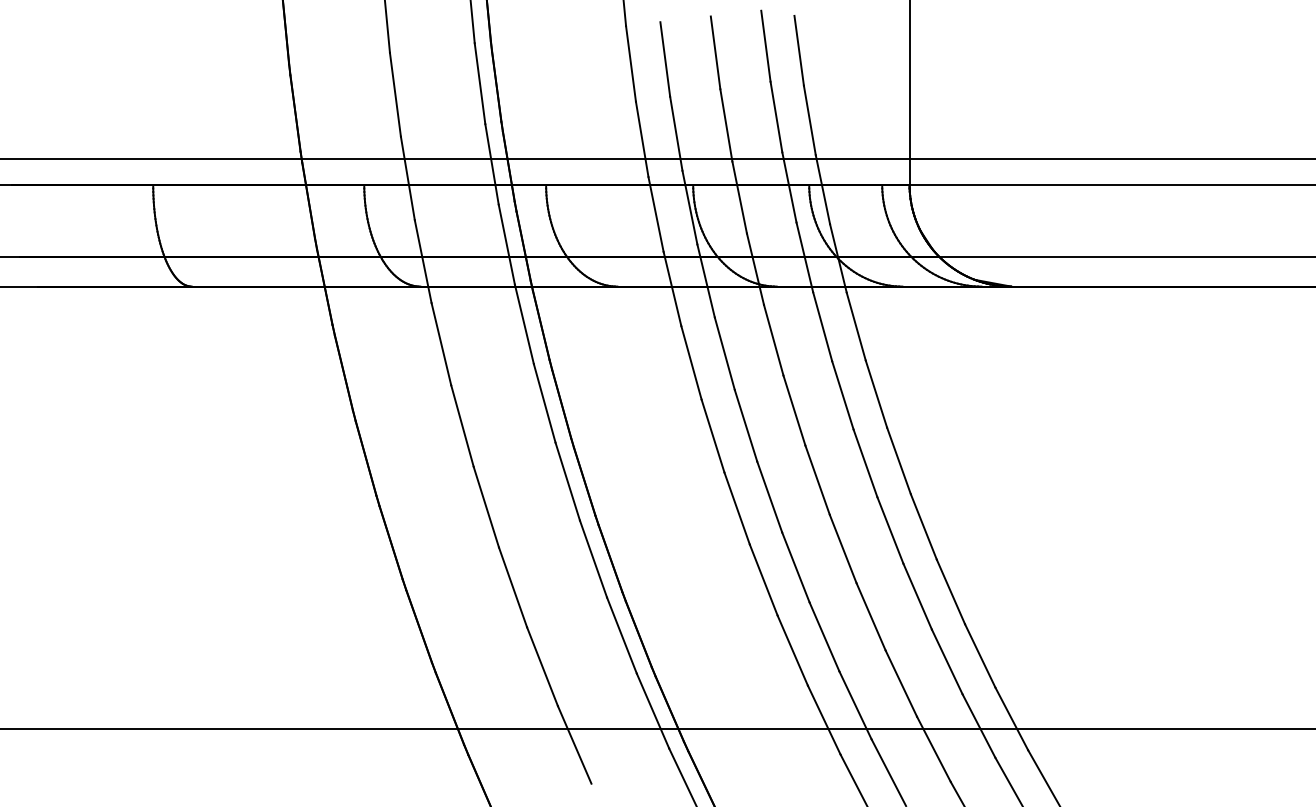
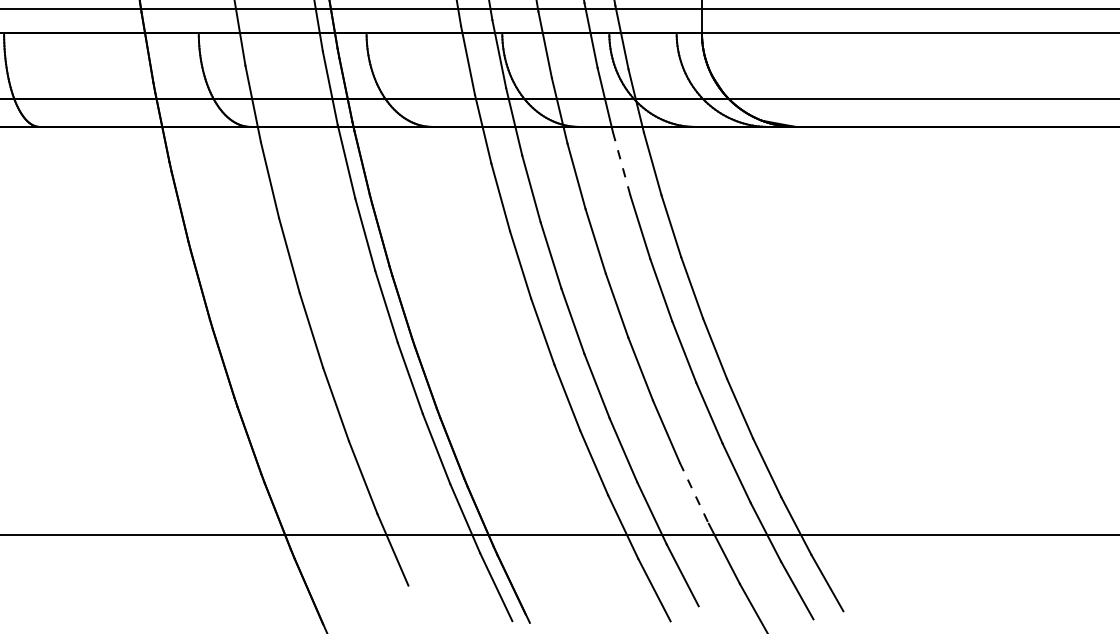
line: (822, 326) -> (621, 163), solid -> dashed
line: (901, 683) -> (694, 493), solid -> dashed

